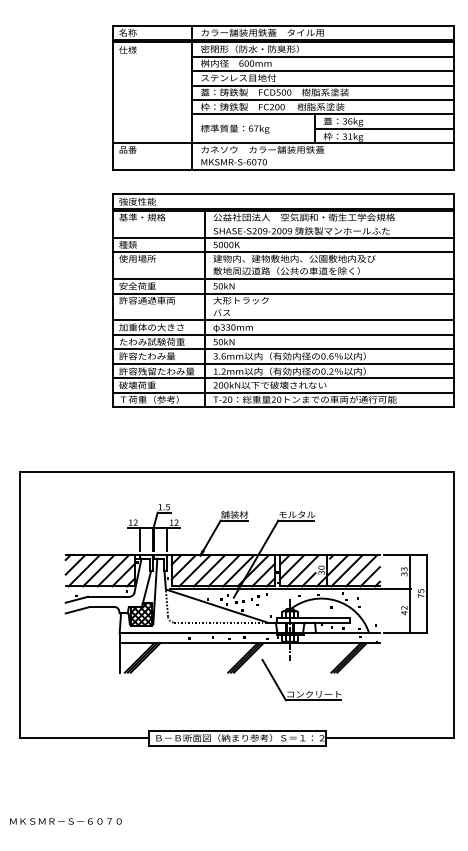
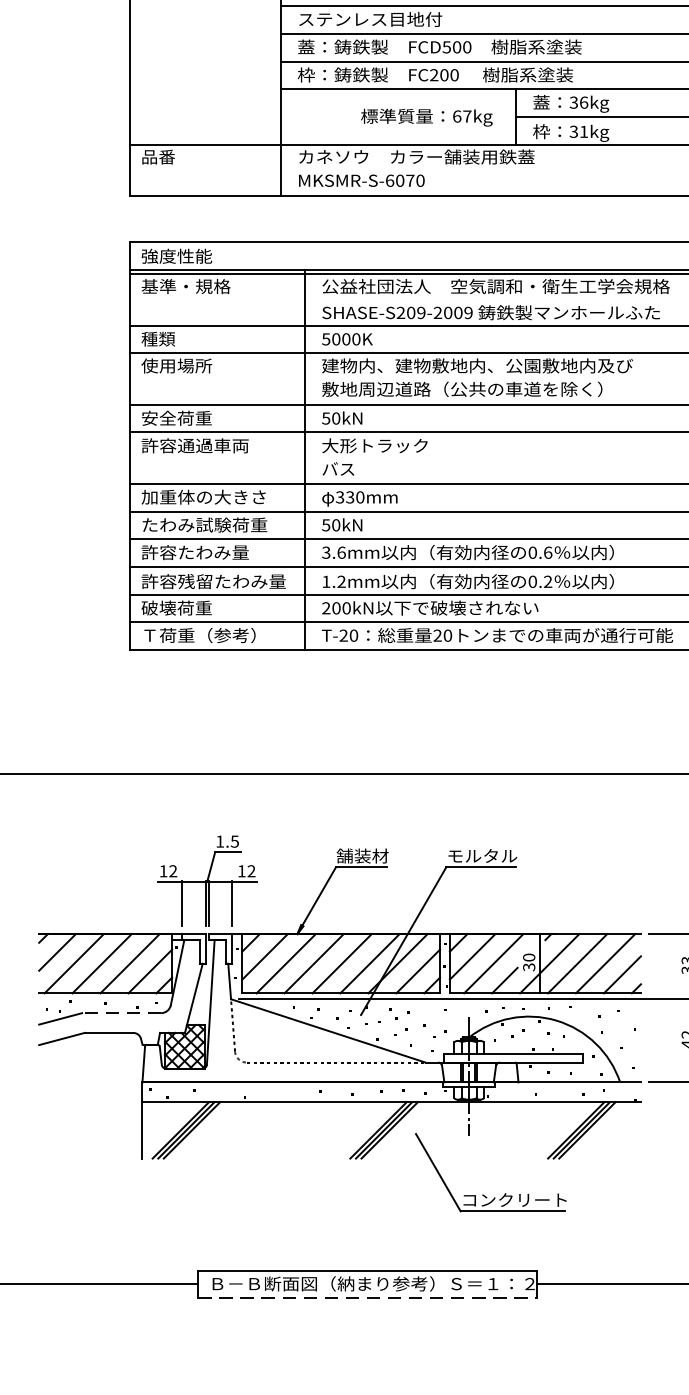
text: (235, 128) -> (427, 116), moved
line: (108, 596) -> (121, 1012), solid -> dashed
line: (237, 745) -> (368, 1298), solid -> dashed

